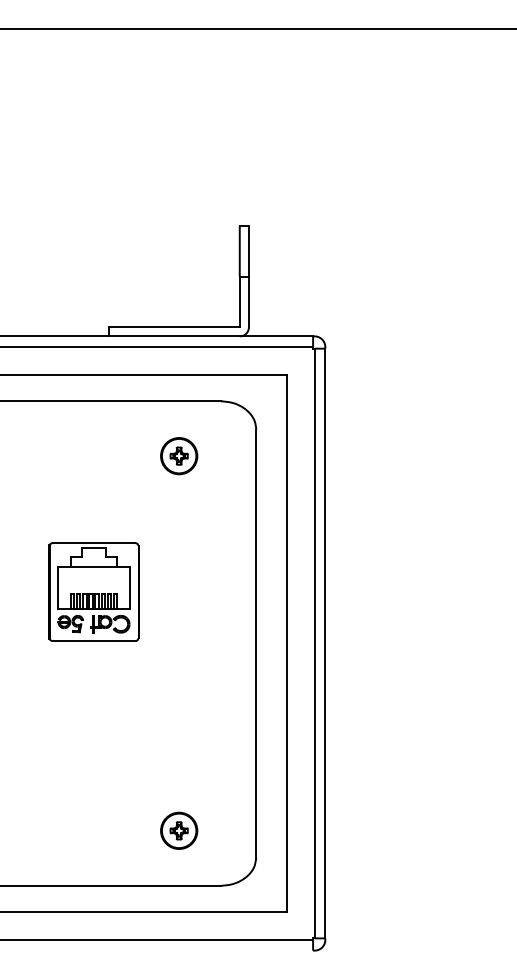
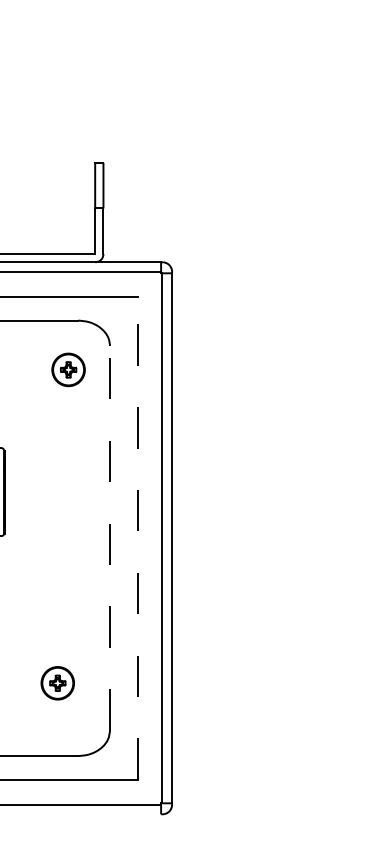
part: (179, 456) -> (68, 370), moved
line: (256, 643) -> (110, 538), solid -> dashed
line: (286, 643) -> (137, 538), solid -> dashed
part: (179, 830) -> (58, 682), moved

